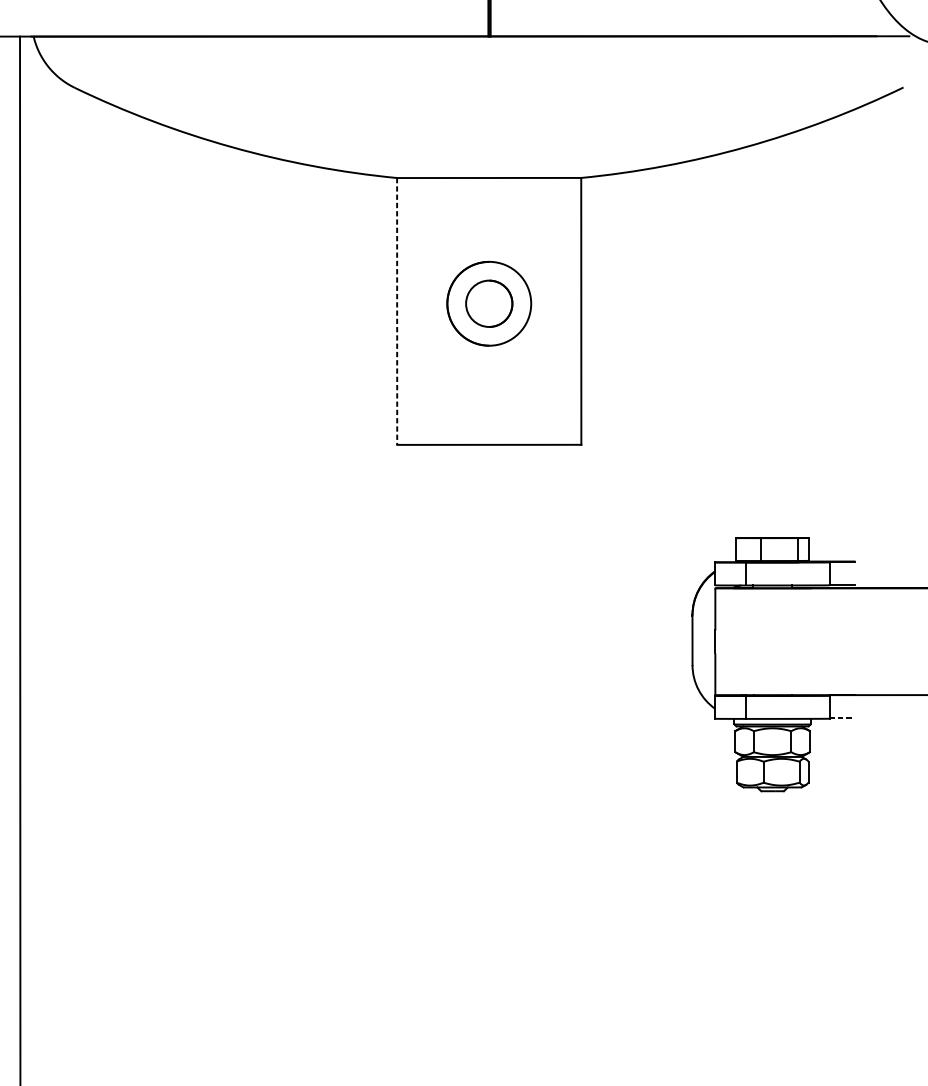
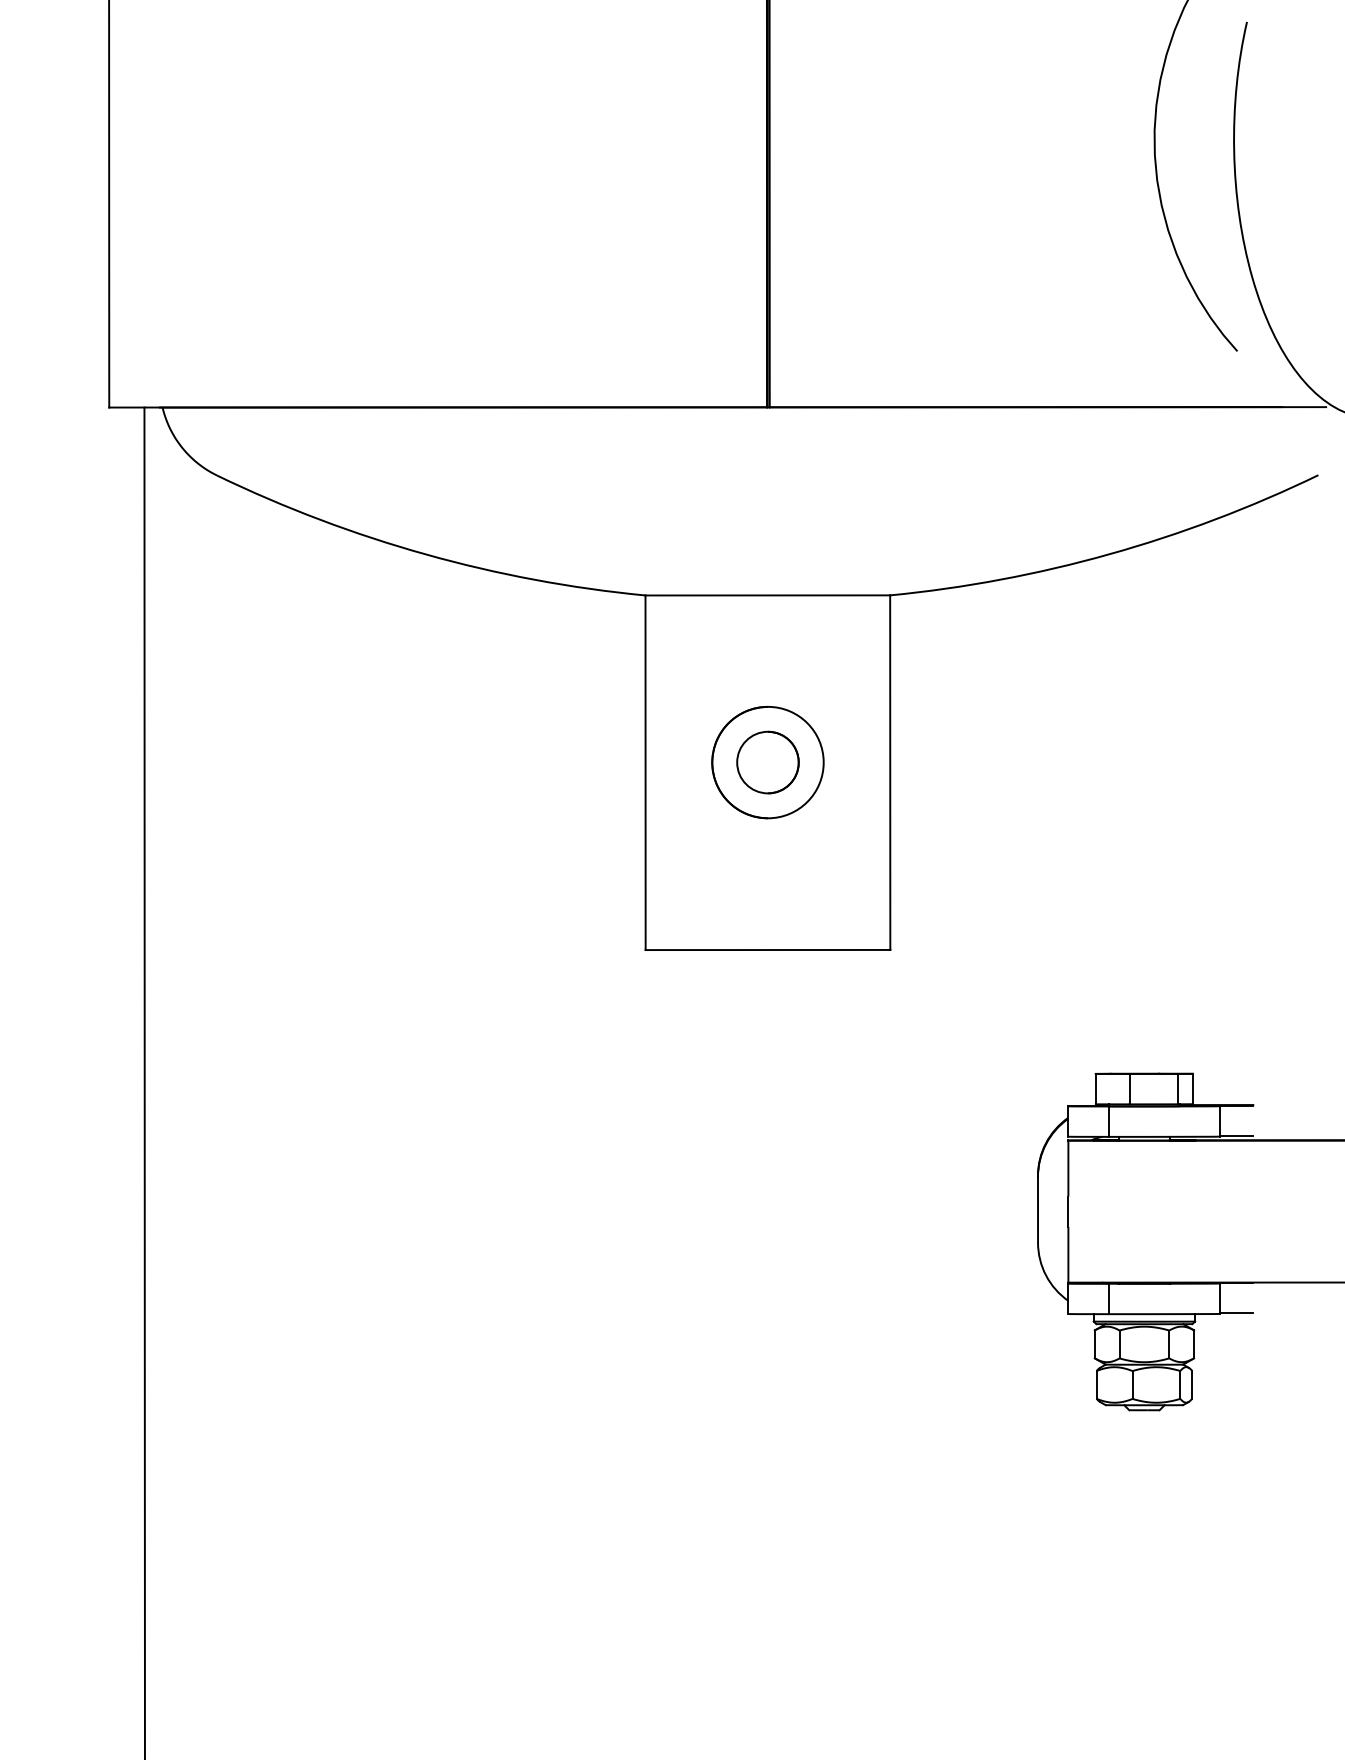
line: (397, 312) -> (645, 773), dashed -> solid
line: (842, 718) -> (1237, 1313), dashed -> solid

